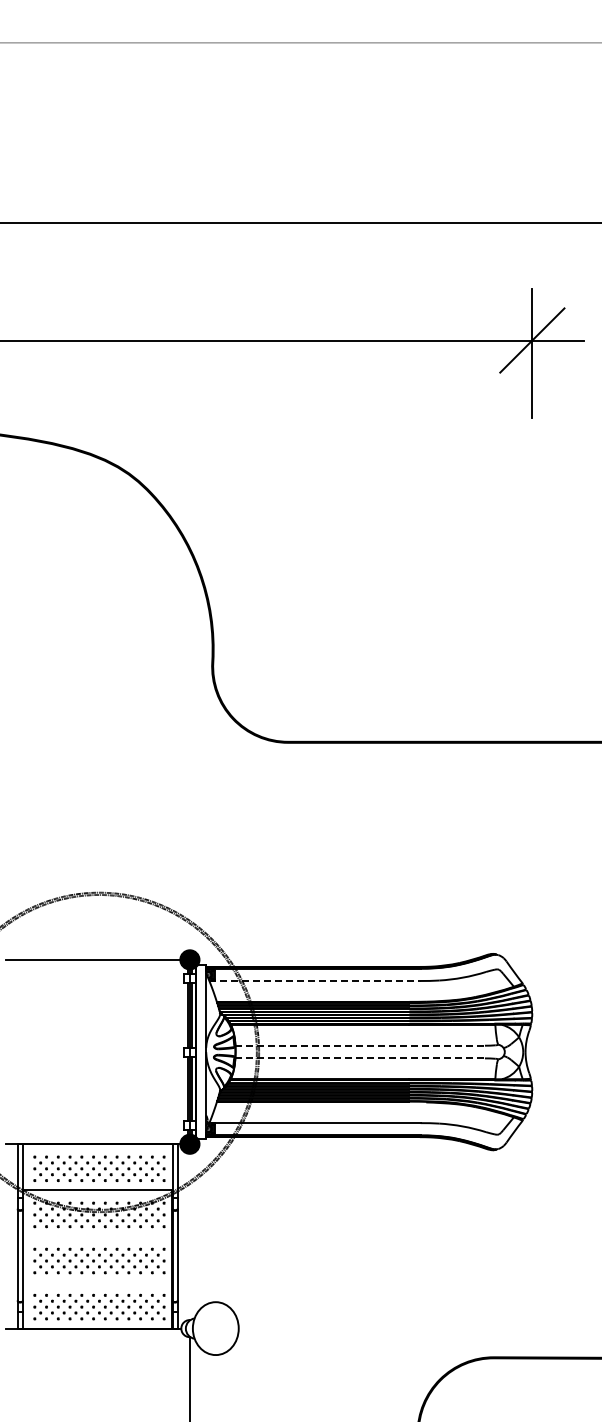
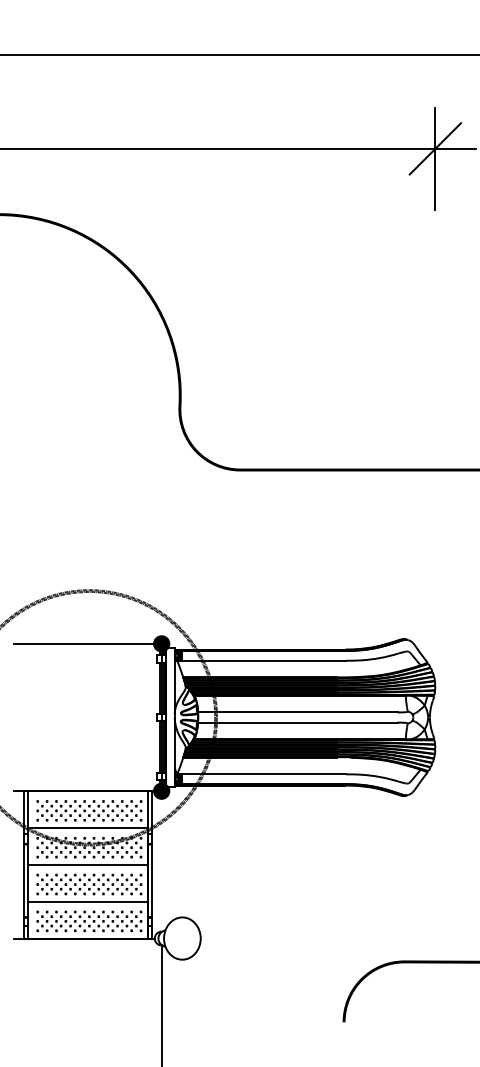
line: (315, 980) -> (262, 660), dashed -> solid
line: (360, 1045) -> (298, 712), dashed -> solid
line: (360, 1058) -> (298, 722), dashed -> solid
line: (97, 1236) -> (87, 864), added
line: (97, 1282) -> (87, 901), added

